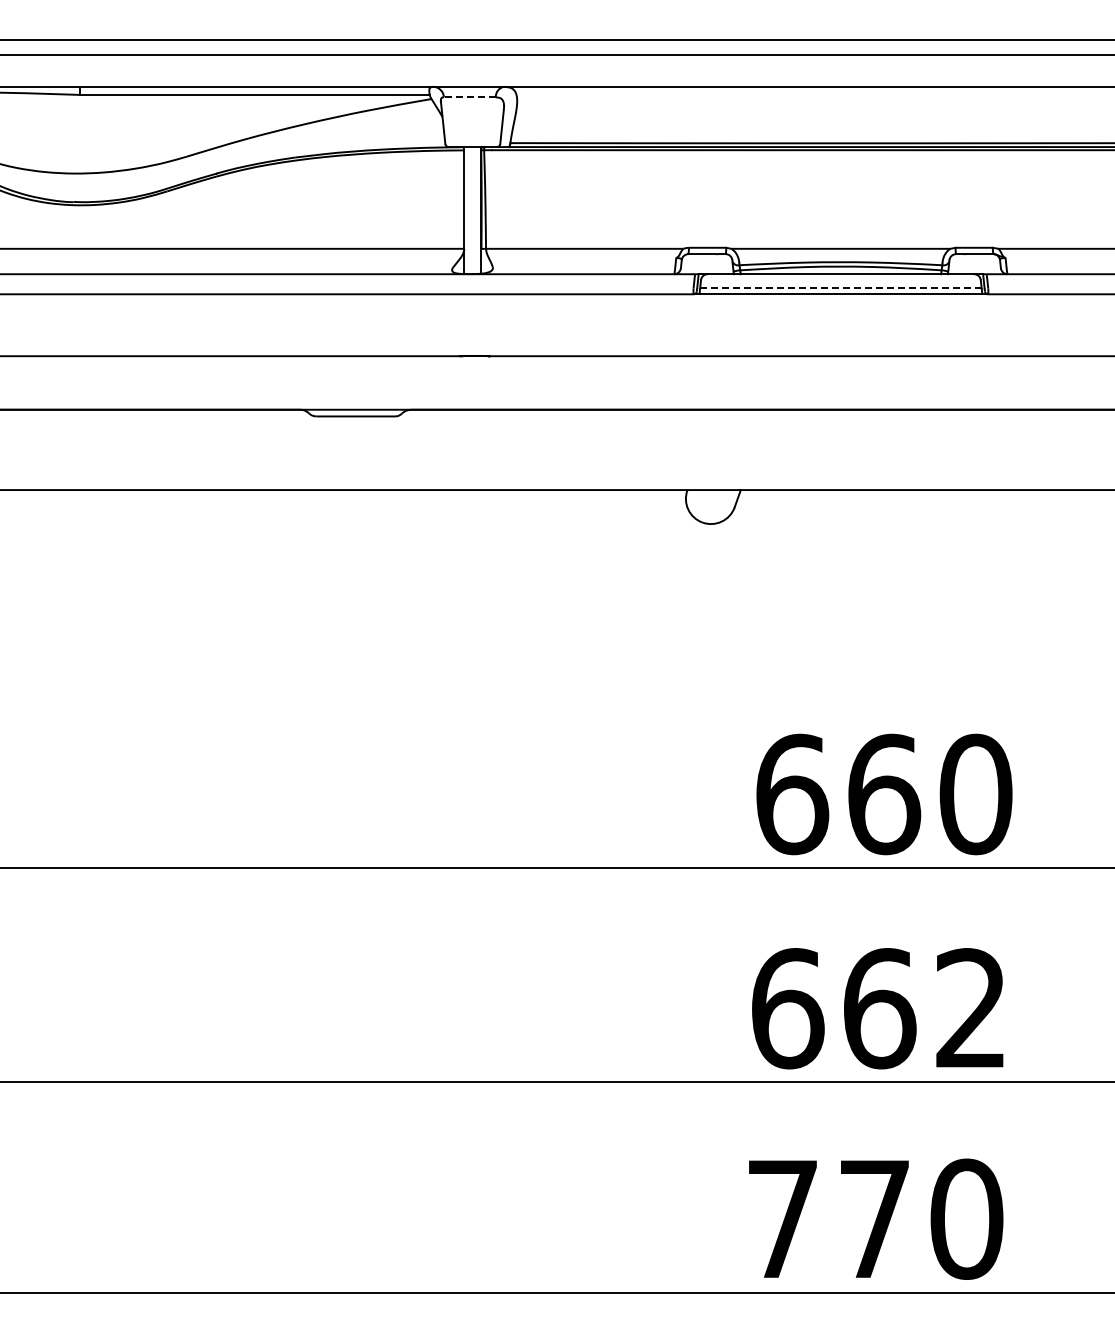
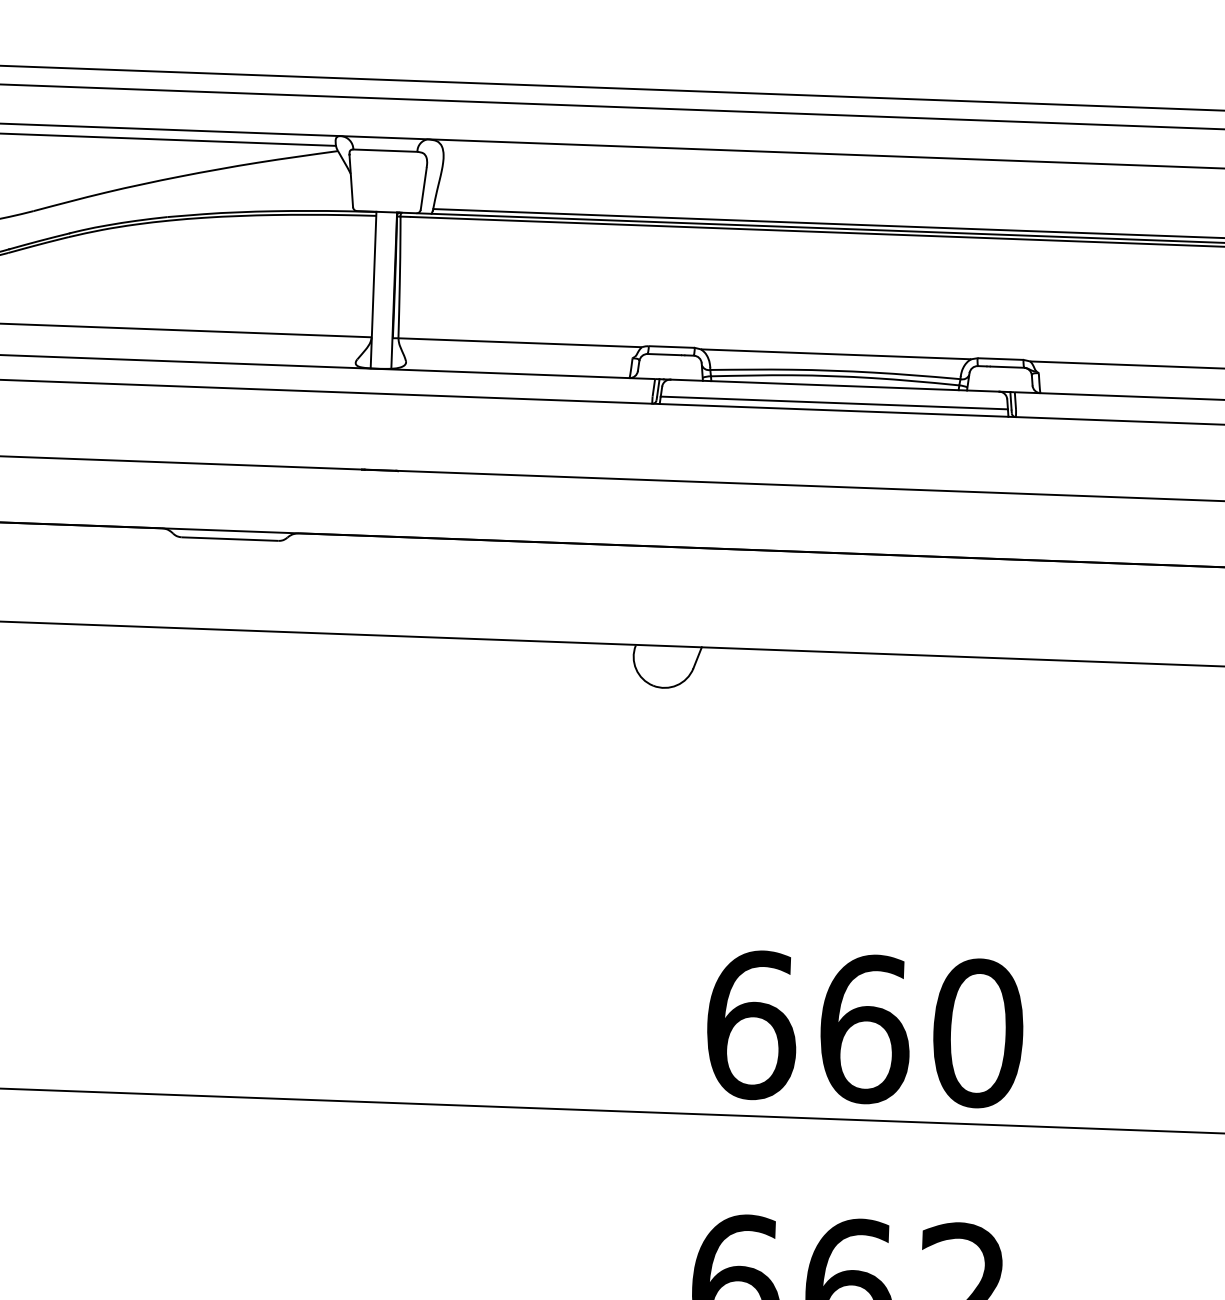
line: (469, 97) -> (384, 150), dashed -> solid
line: (840, 288) -> (833, 403), dashed -> solid

